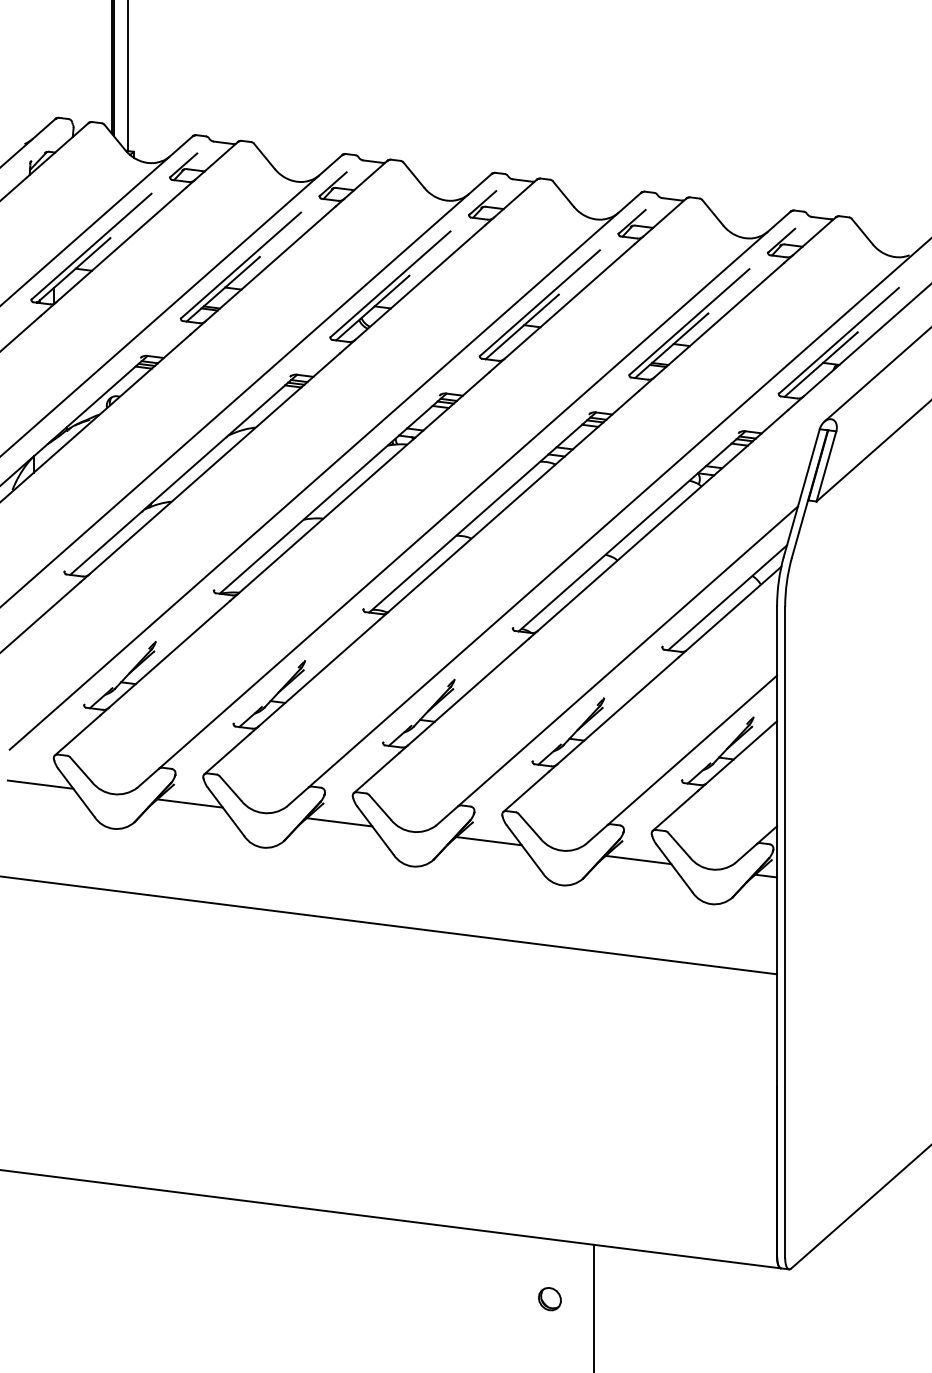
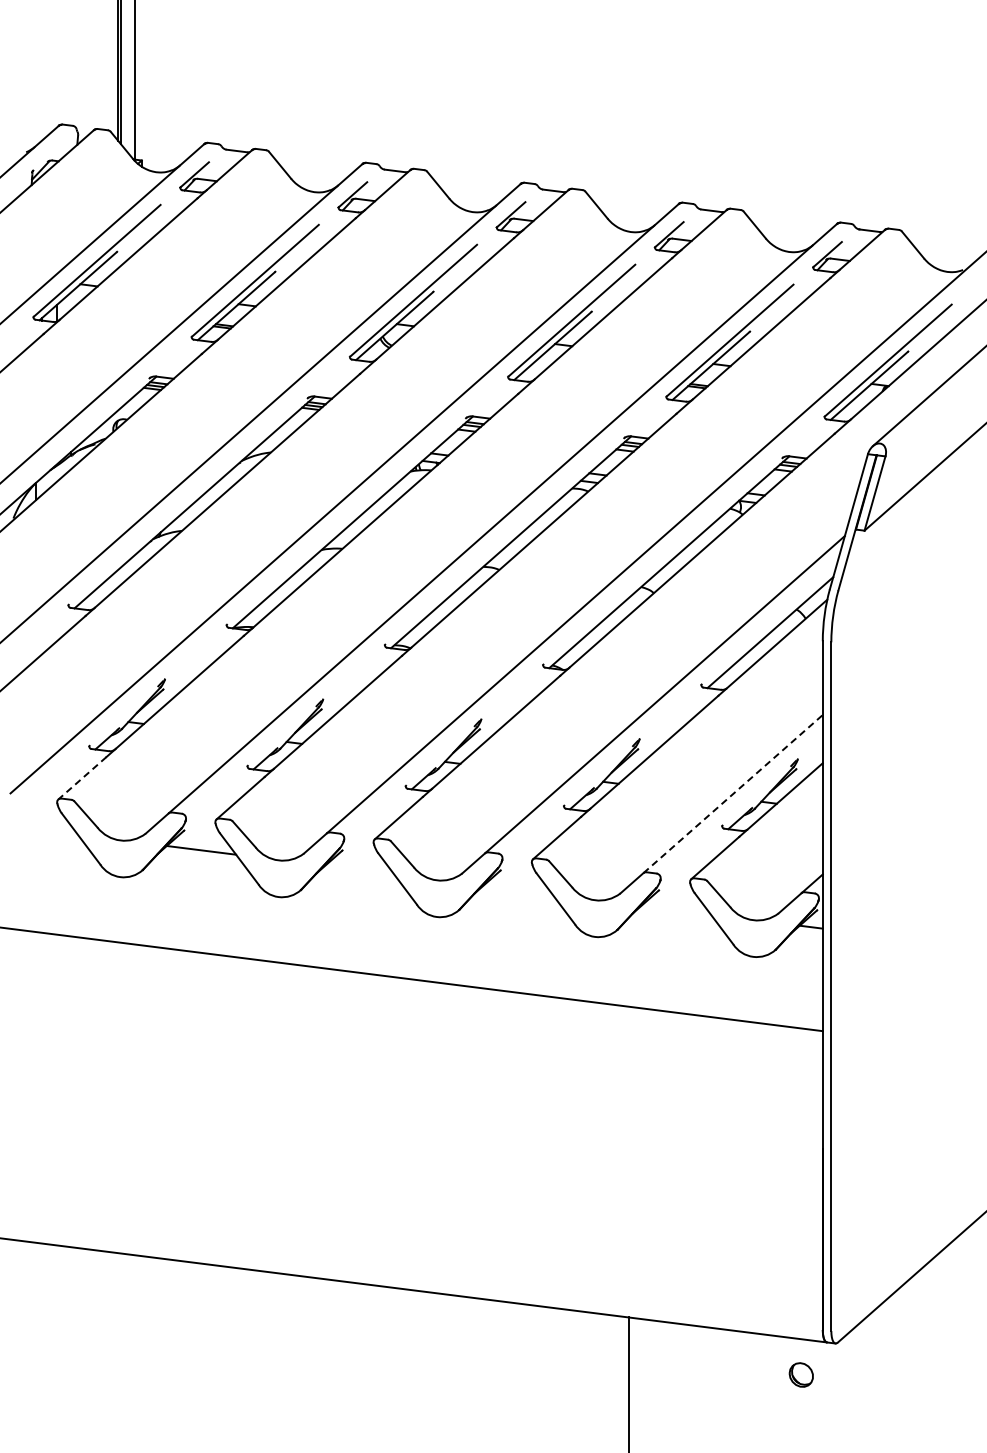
line: (77, 735) -> (82, 778), solid -> dashed
line: (692, 750) -> (733, 794), solid -> dashed
line: (39, 784) -> (42, 830), removed
line: (339, 821) -> (359, 869), removed
line: (488, 840) -> (517, 889), removed
line: (637, 859) -> (675, 909), removed
part: (549, 1298) -> (800, 1374), moved

